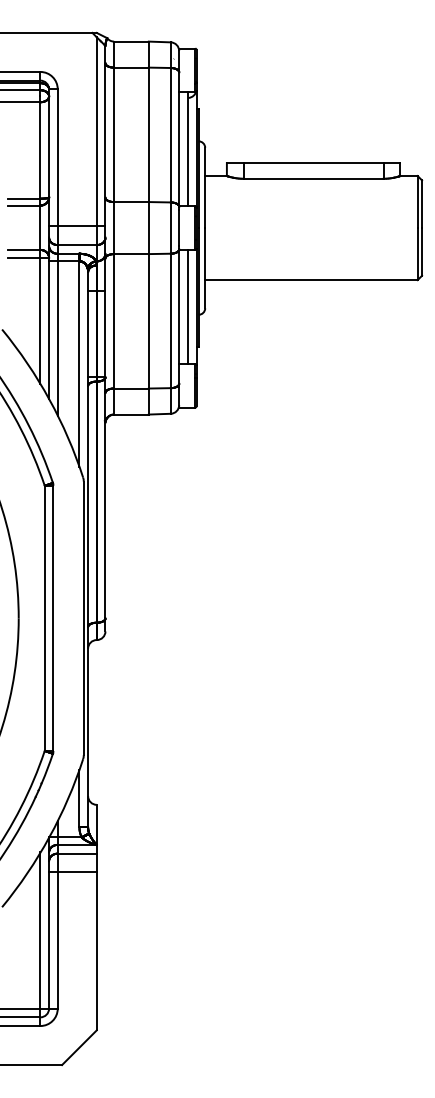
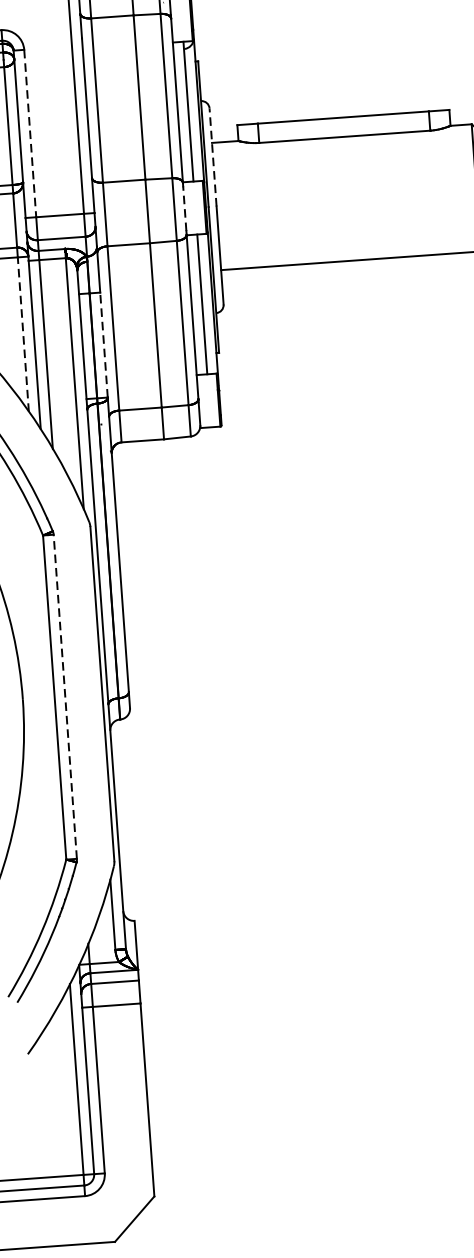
line: (57, 158) -> (29, 134), solid -> dashed
line: (205, 187) -> (213, 156), solid -> dashed
line: (179, 227) -> (185, 208), solid -> dashed
line: (40, 320) -> (23, 333), solid -> dashed
line: (105, 334) -> (104, 345), solid -> dashed
line: (53, 618) -> (65, 696), solid -> dashed

